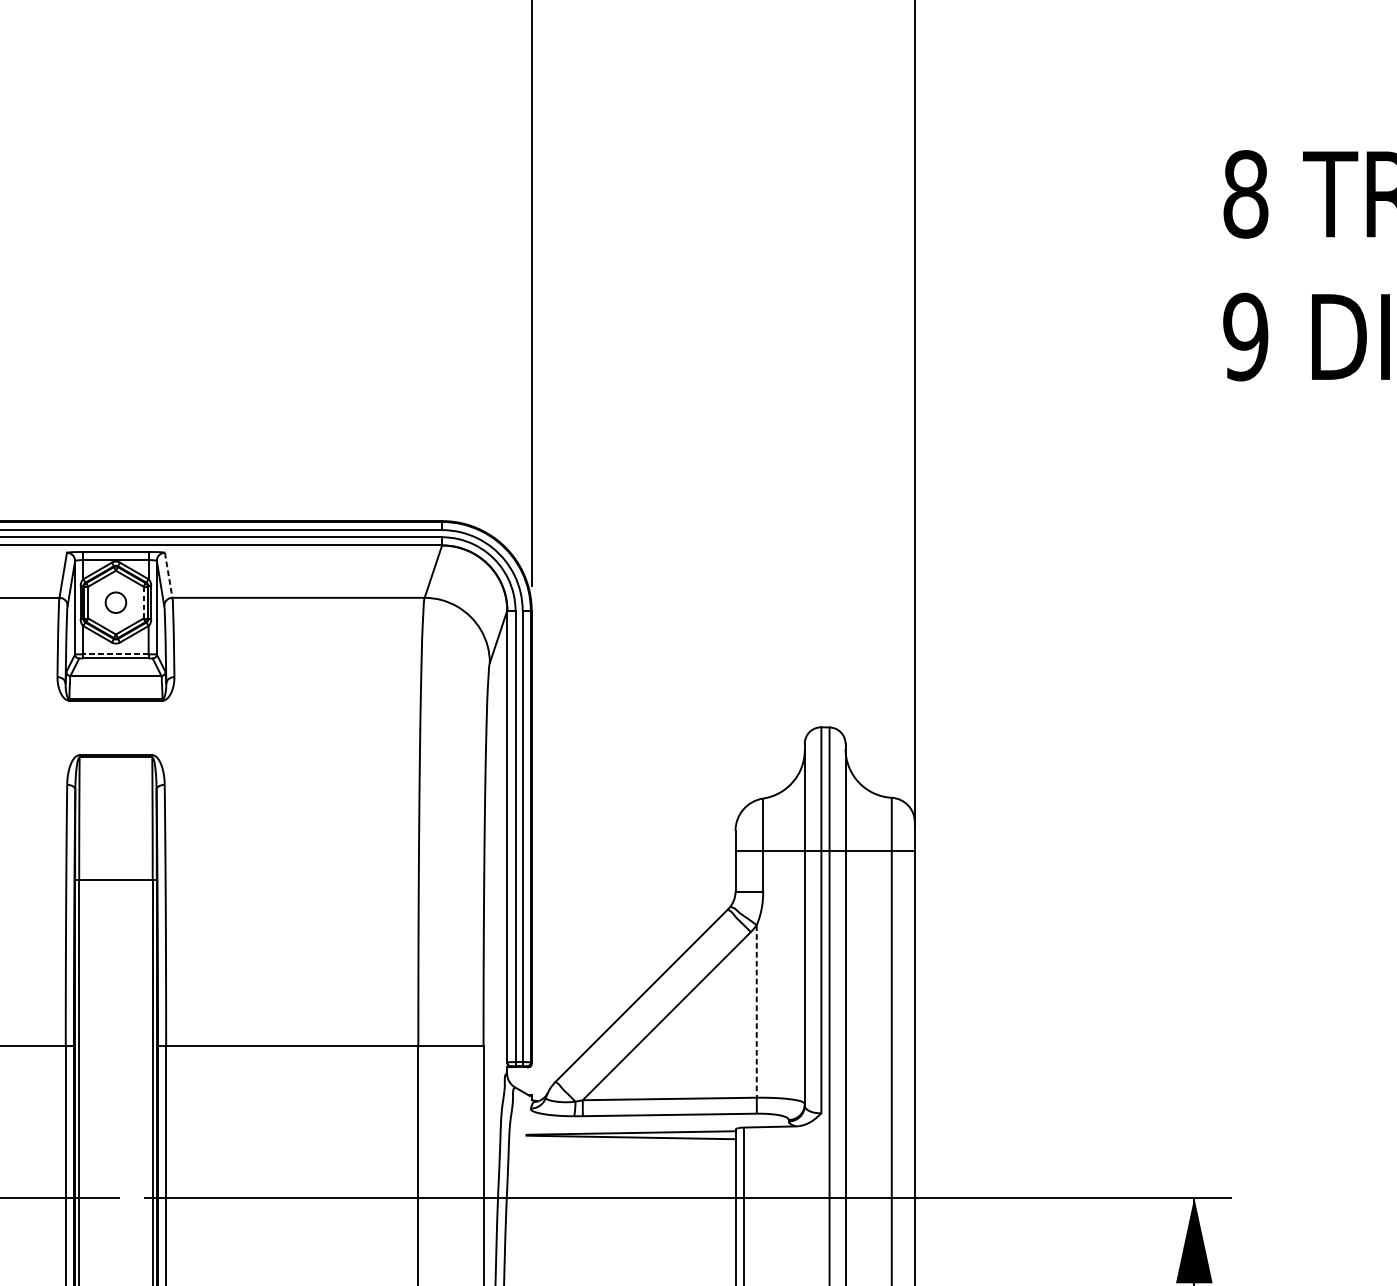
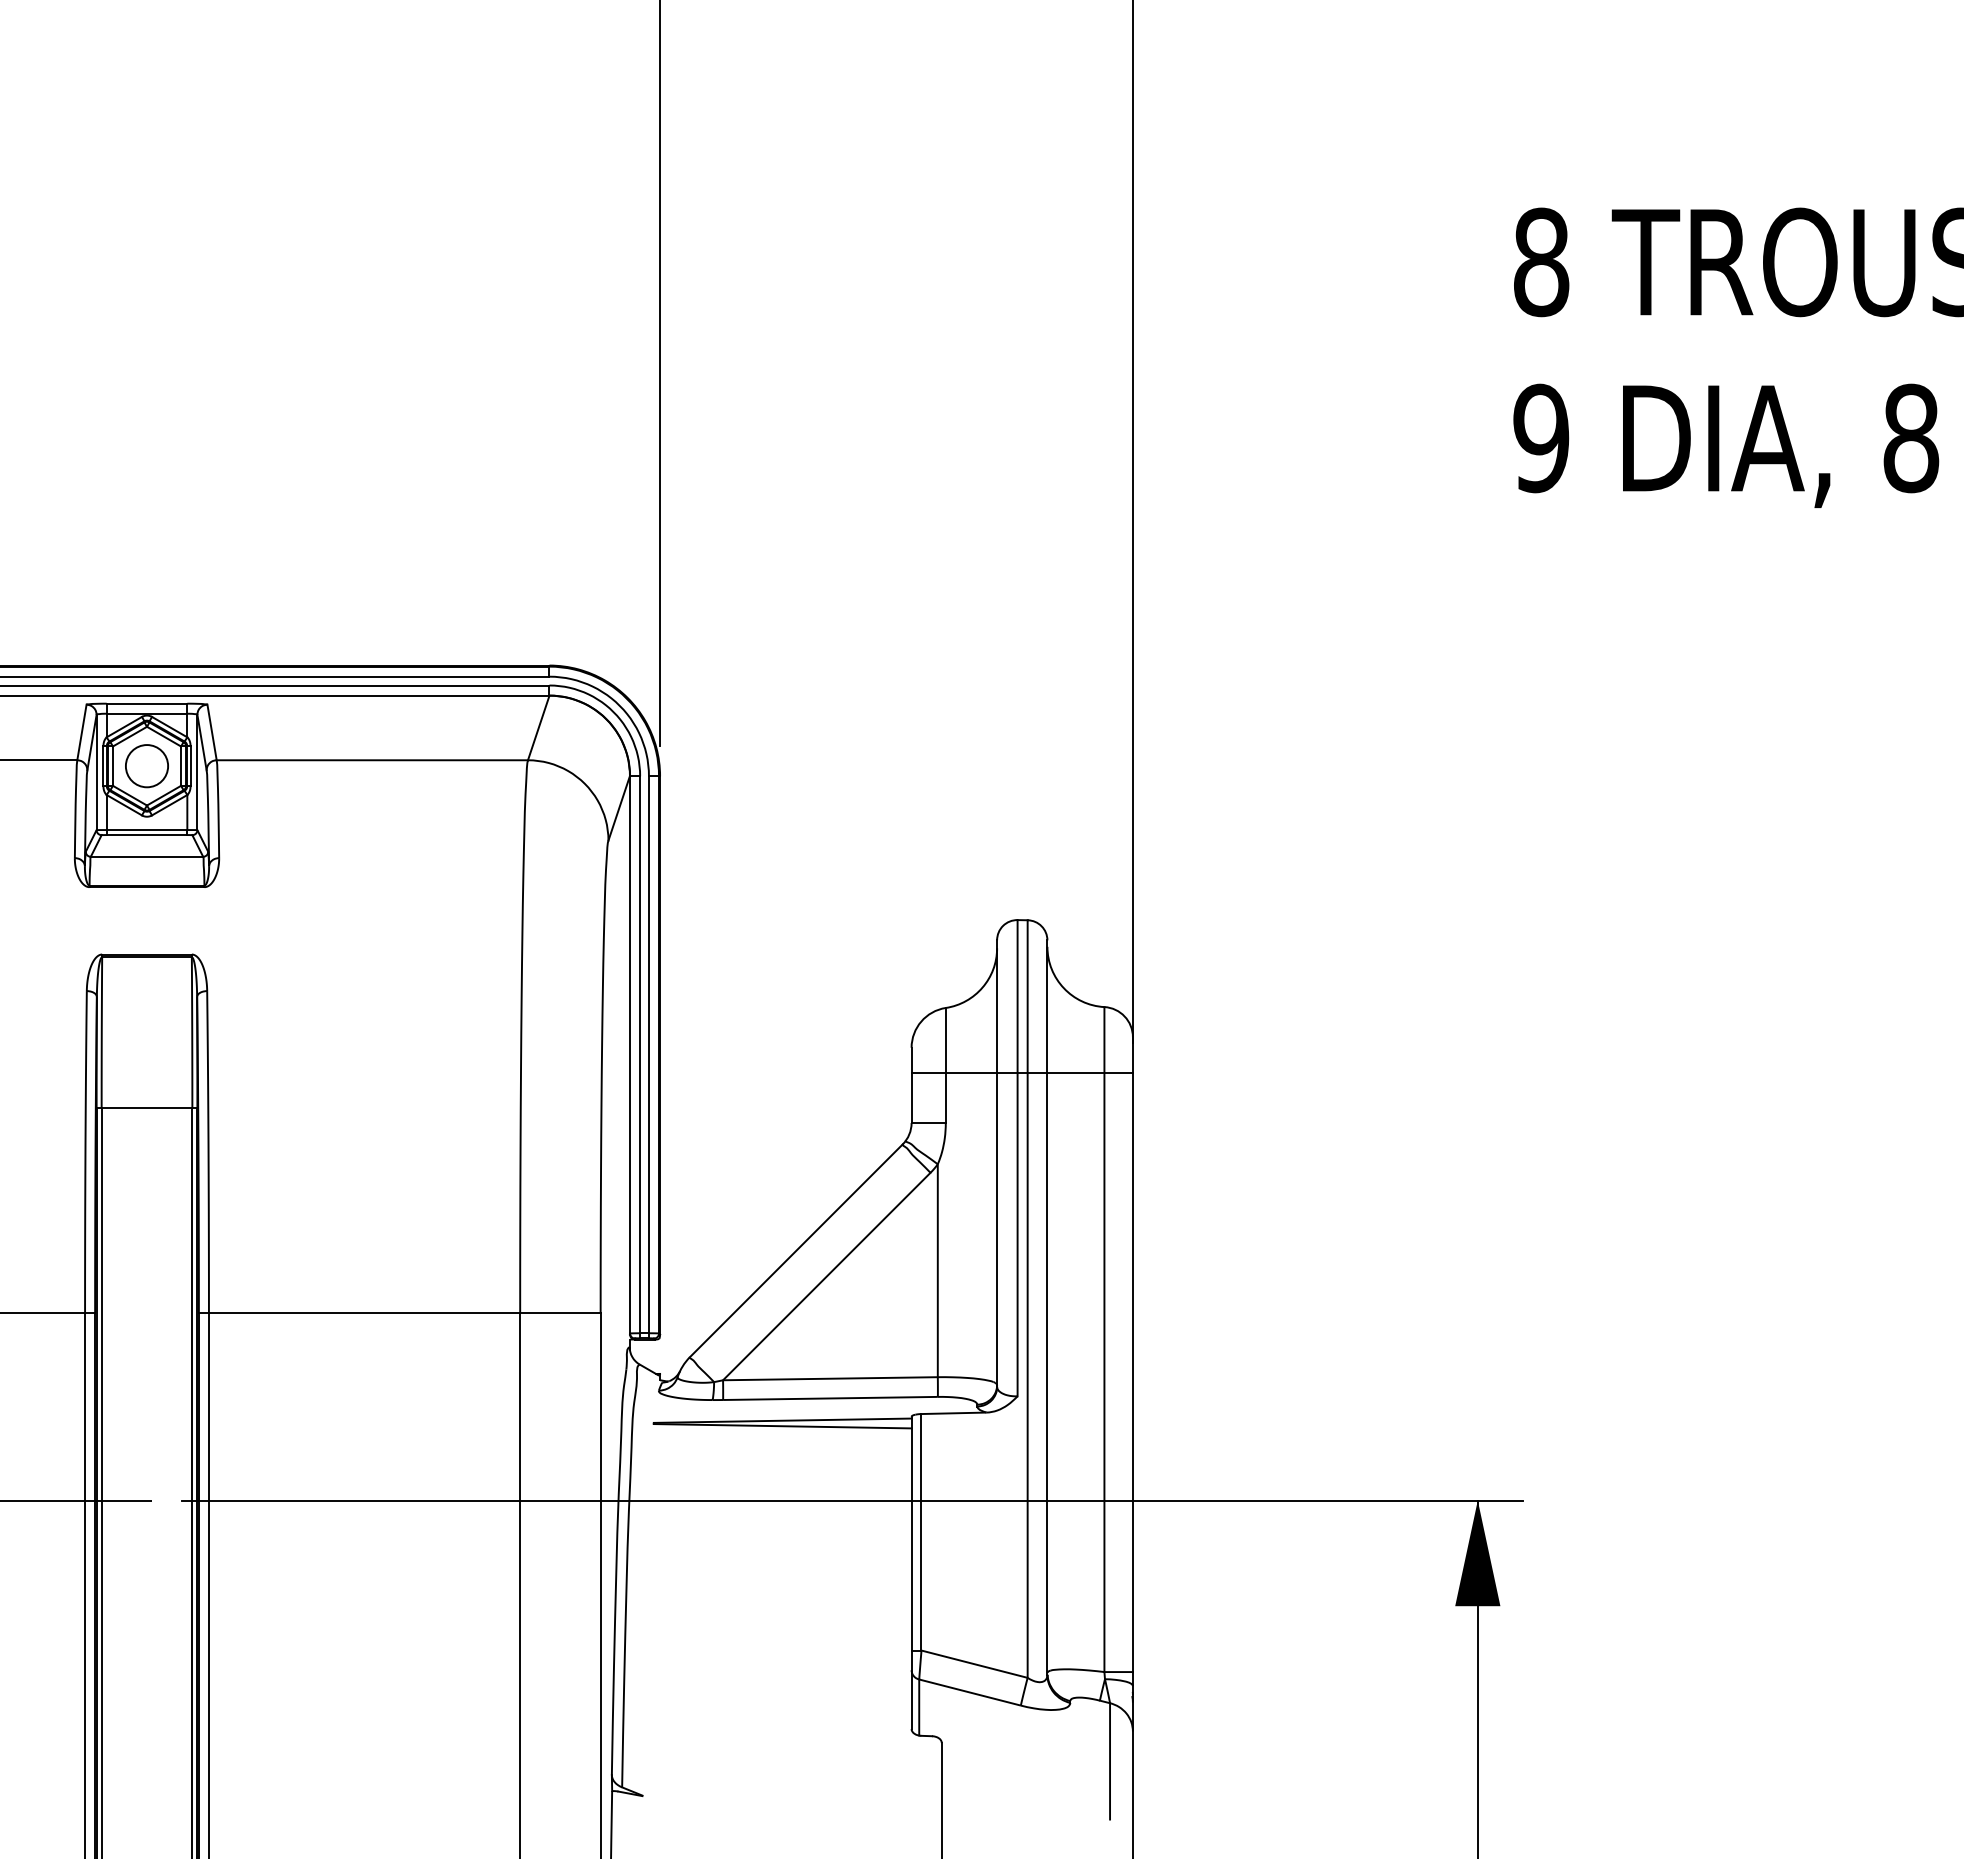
line: (169, 575) -> (212, 732), dashed -> solid
circle: (115, 602) -> (146, 766), size x1.67
line: (143, 602) -> (181, 766), dashed -> solid
line: (115, 654) -> (146, 830), dashed -> solid
line: (756, 1012) -> (937, 1271), dashed -> solid

